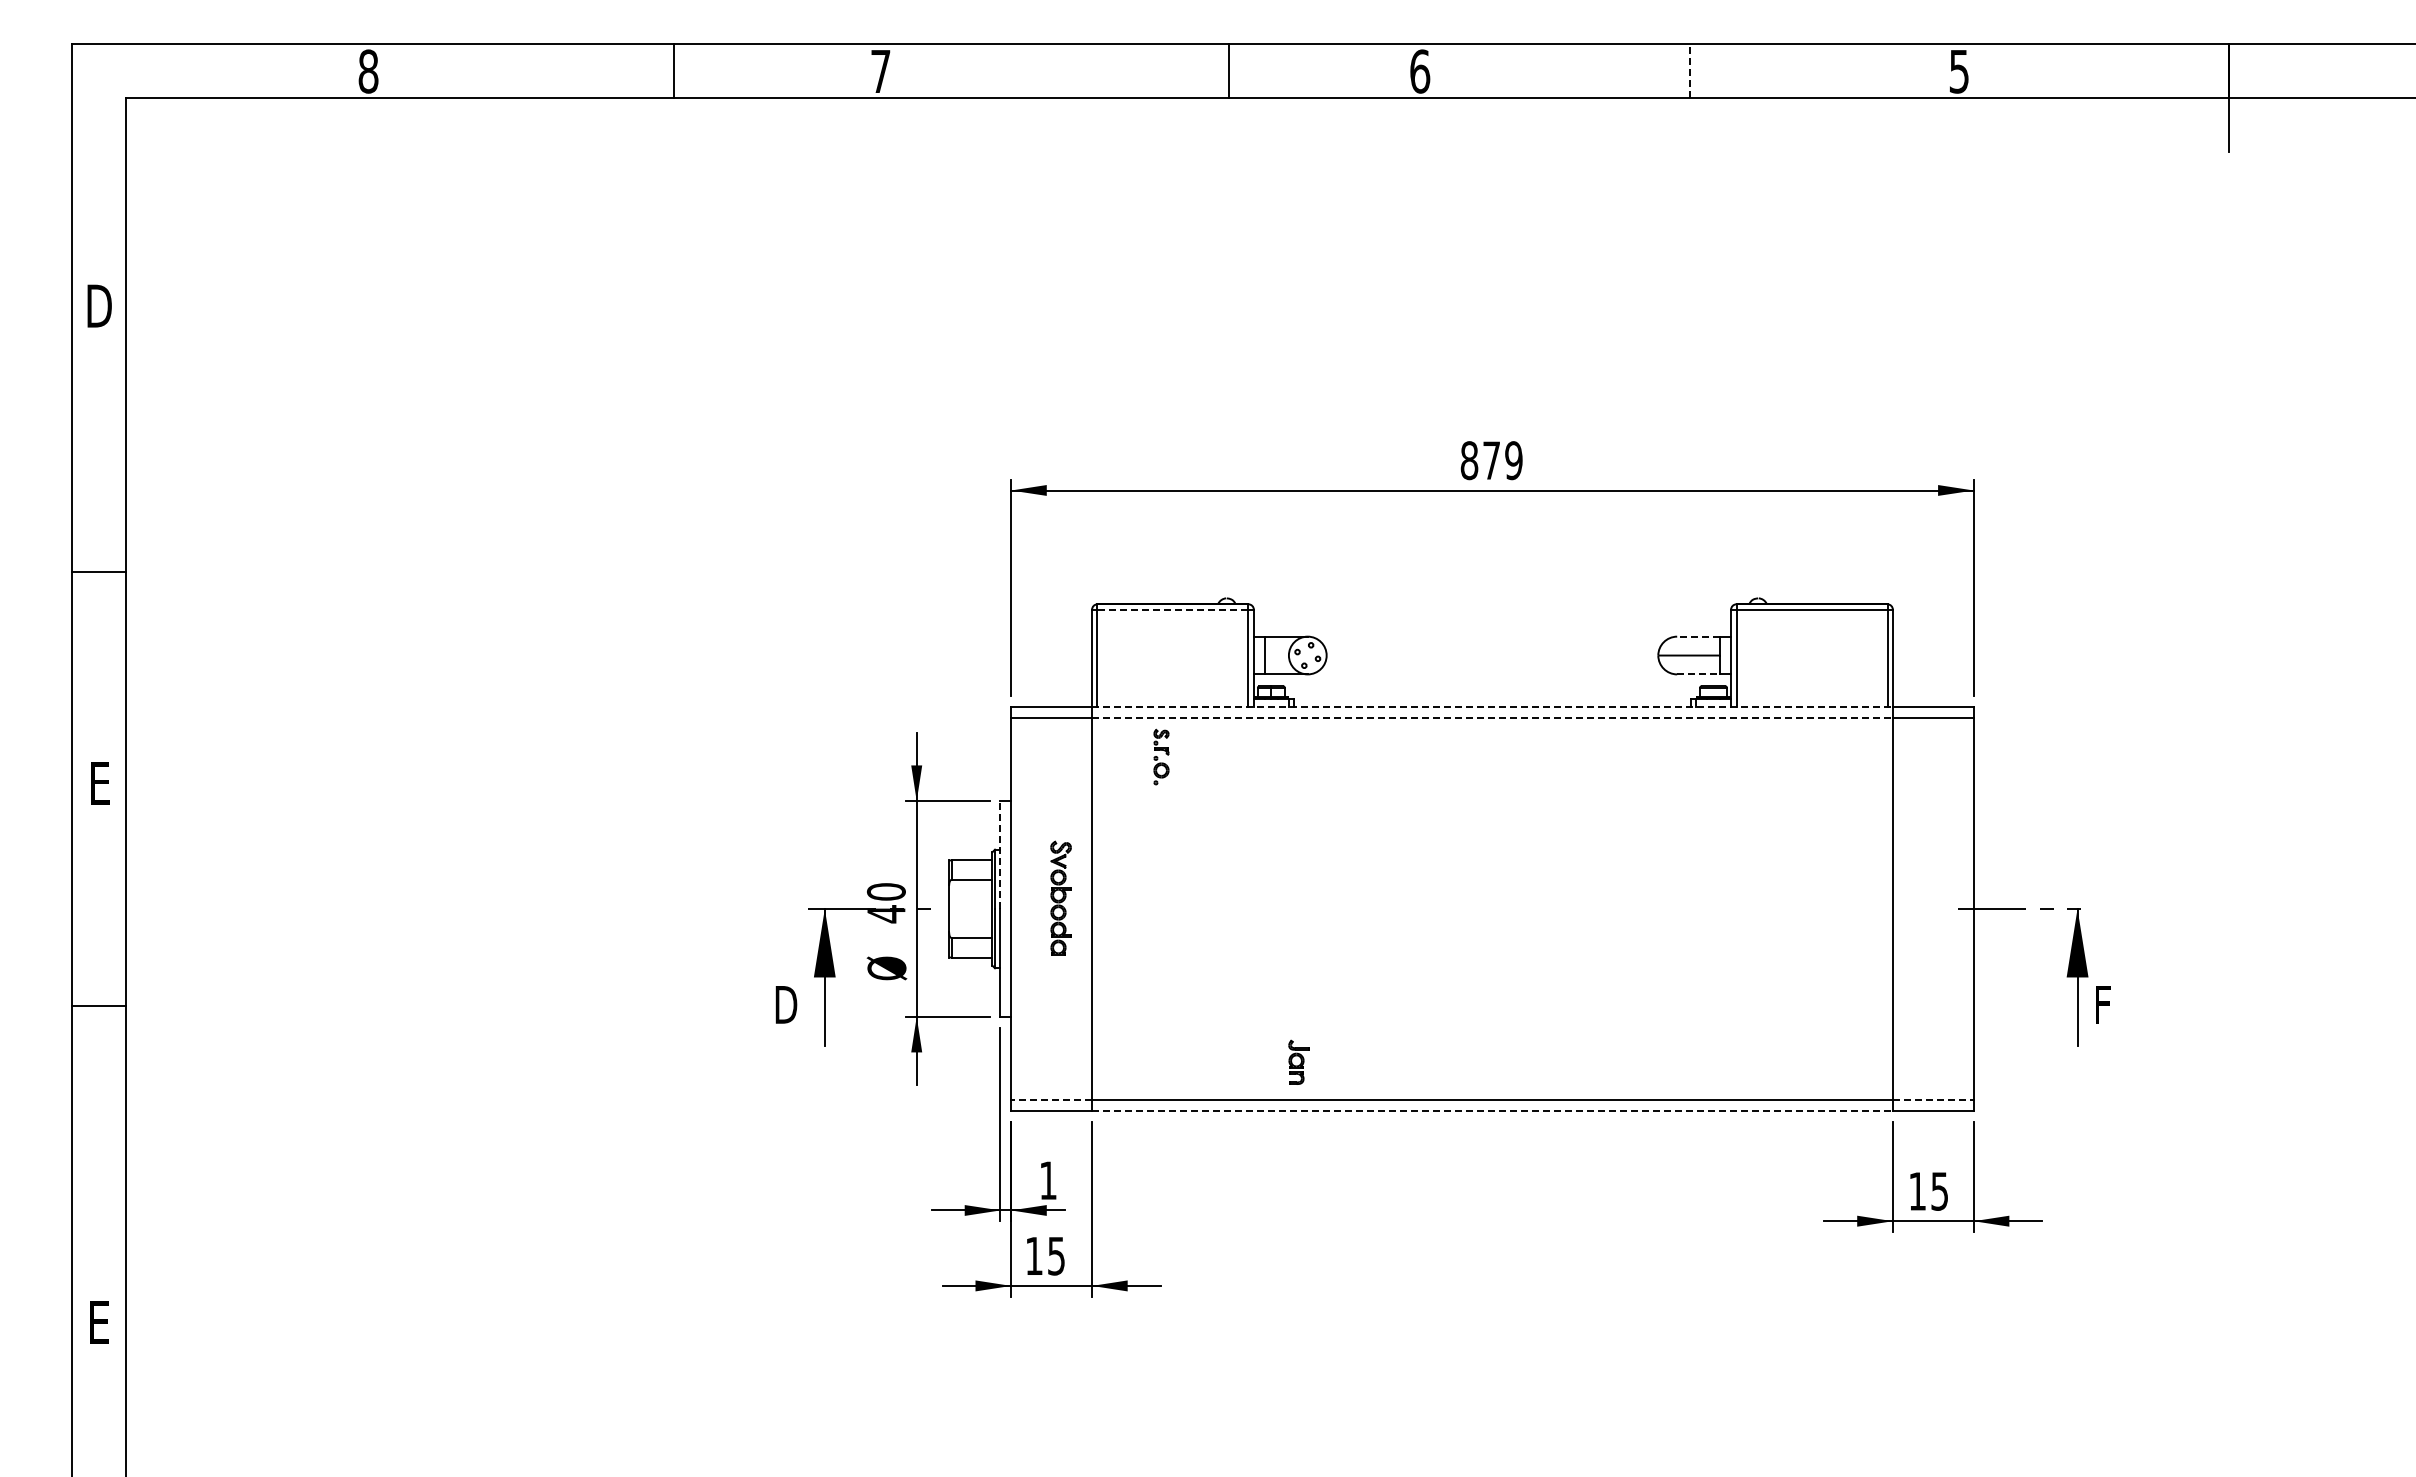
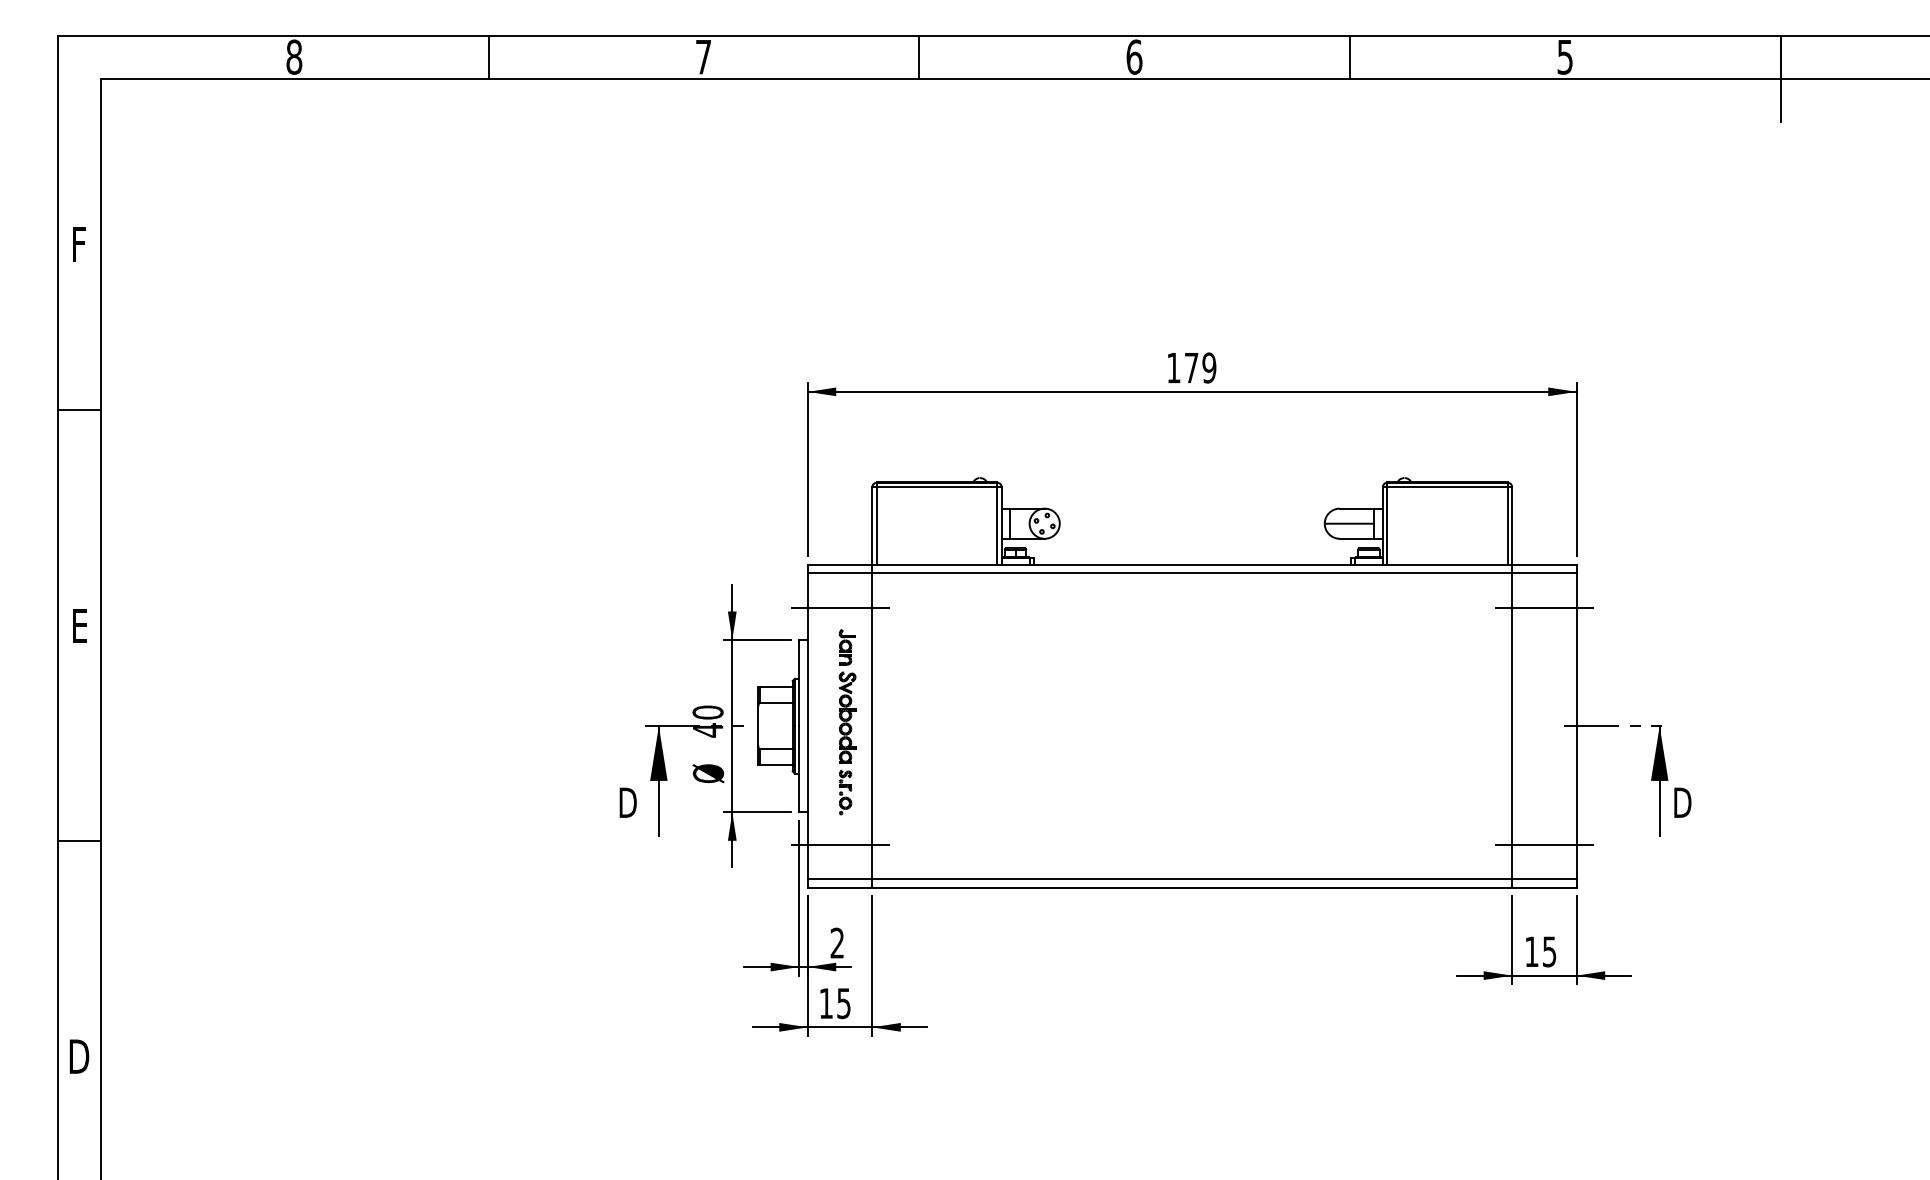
line: (673, 71) -> (488, 57), moved
line: (1228, 71) -> (919, 57), moved
line: (1690, 71) -> (1350, 57), dashed -> solid
text: (99, 305) -> (79, 244), D -> F
text: (1469, 460) -> (1173, 367), 879 -> 179
line: (99, 571) -> (79, 410), moved
line: (1172, 609) -> (936, 486), dashed -> solid
line: (1698, 636) -> (1356, 508), dashed -> solid
line: (1698, 674) -> (1356, 538), dashed -> solid
line: (1492, 706) -> (1192, 564), dashed -> solid
line: (1492, 717) -> (1192, 573), dashed -> solid
part: (1161, 756) -> (845, 792), moved
line: (1051, 760) -> (839, 607), added
line: (1933, 760) -> (1544, 607), added
line: (1000, 855) -> (799, 683), dashed -> solid
text: (2106, 1004) -> (1682, 802), F -> D
line: (99, 1005) -> (79, 840), moved
line: (1051, 1057) -> (839, 844), added
line: (1933, 1057) -> (1544, 844), added
part: (1298, 1061) -> (847, 646), moved
line: (1051, 1100) -> (839, 879), dashed -> solid
line: (1933, 1100) -> (1544, 879), dashed -> solid
line: (1492, 1111) -> (1192, 887), dashed -> solid
text: (1047, 1180) -> (836, 943), 1 -> 2
text: (99, 1322) -> (79, 1056), E -> D

